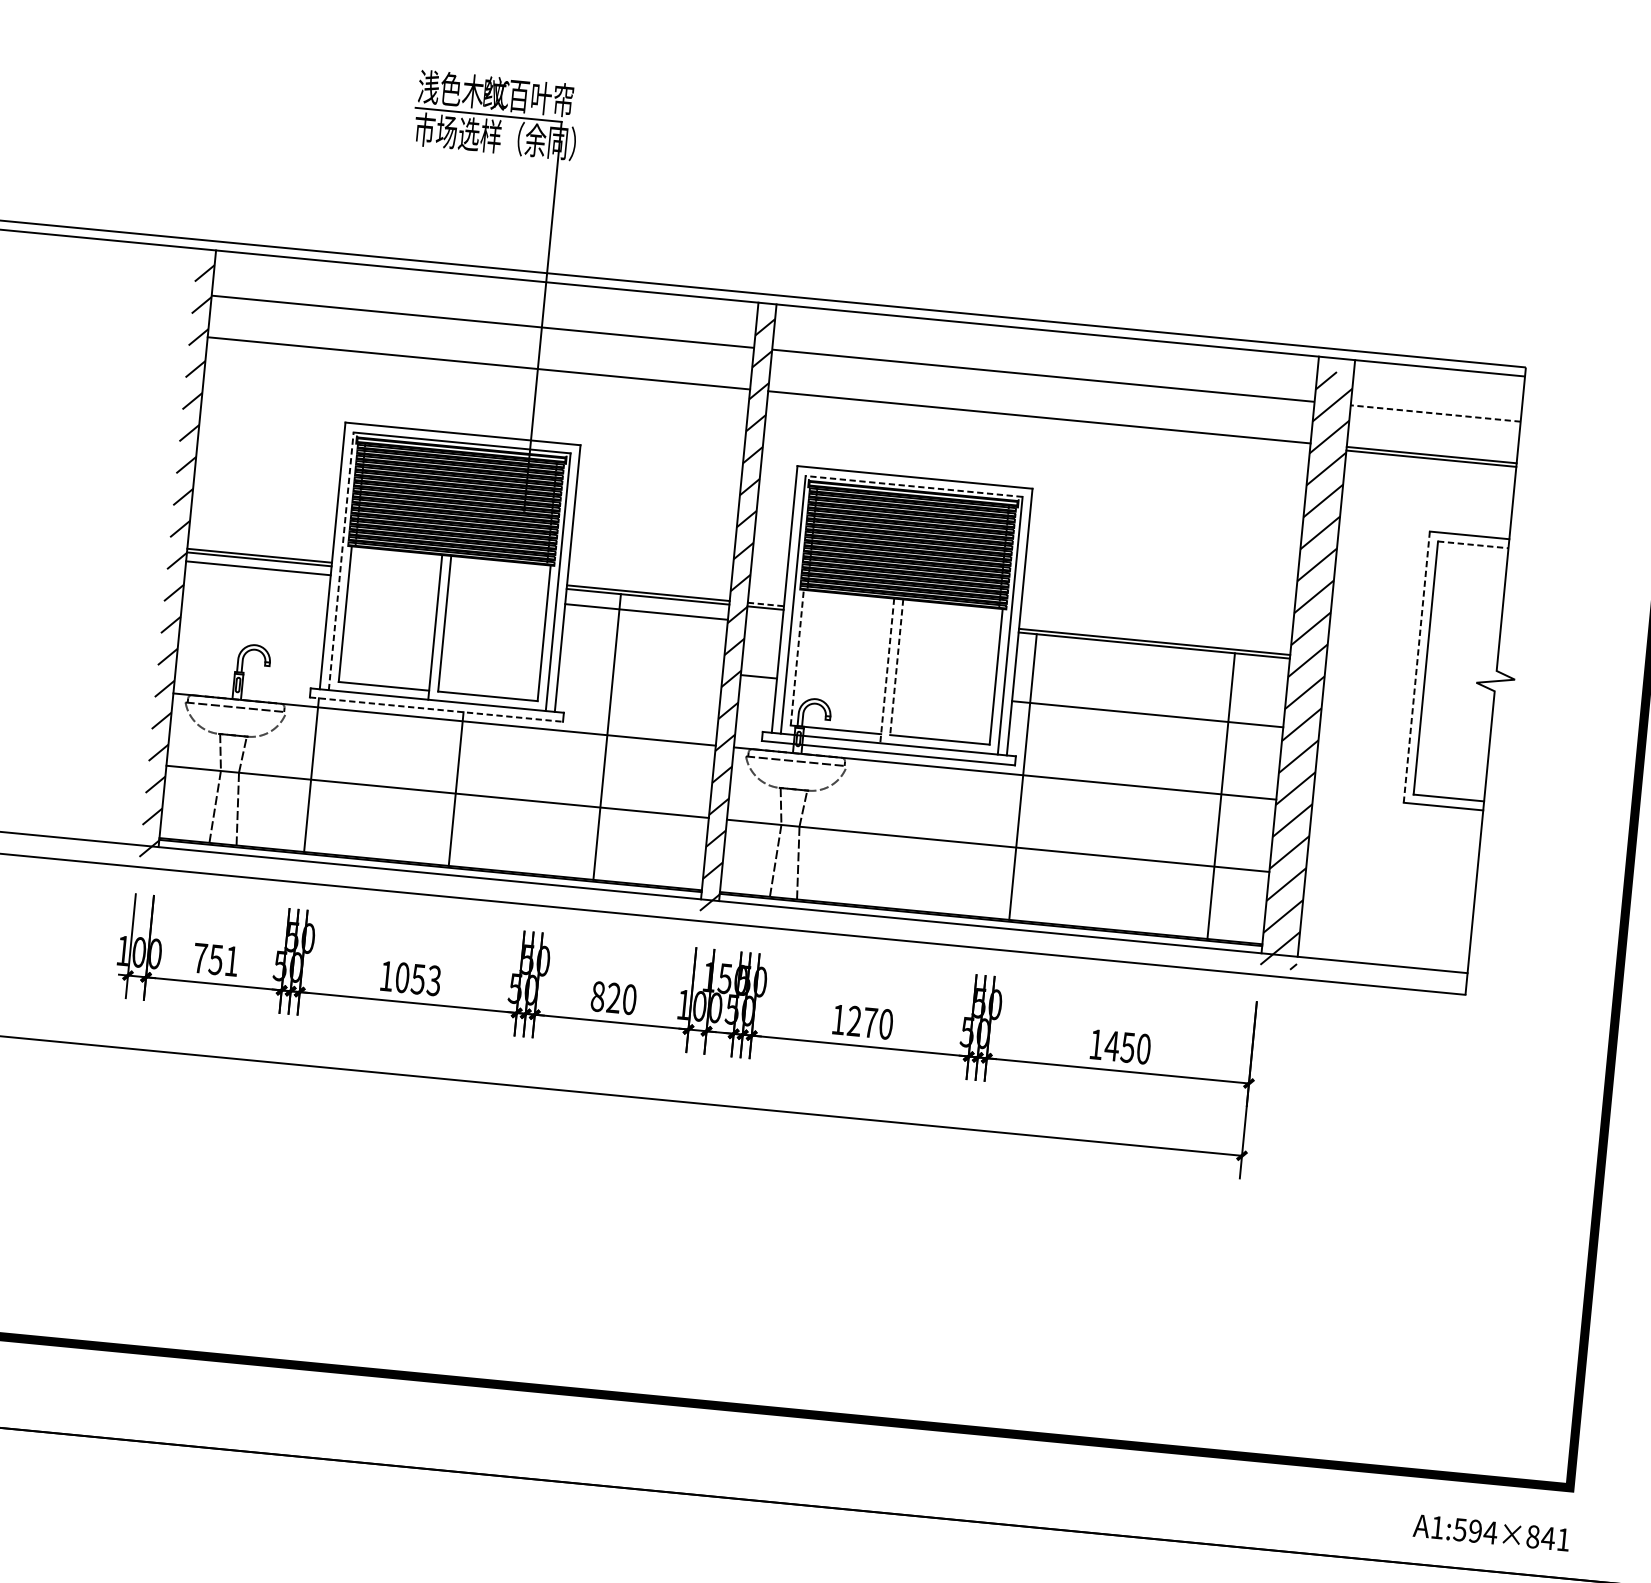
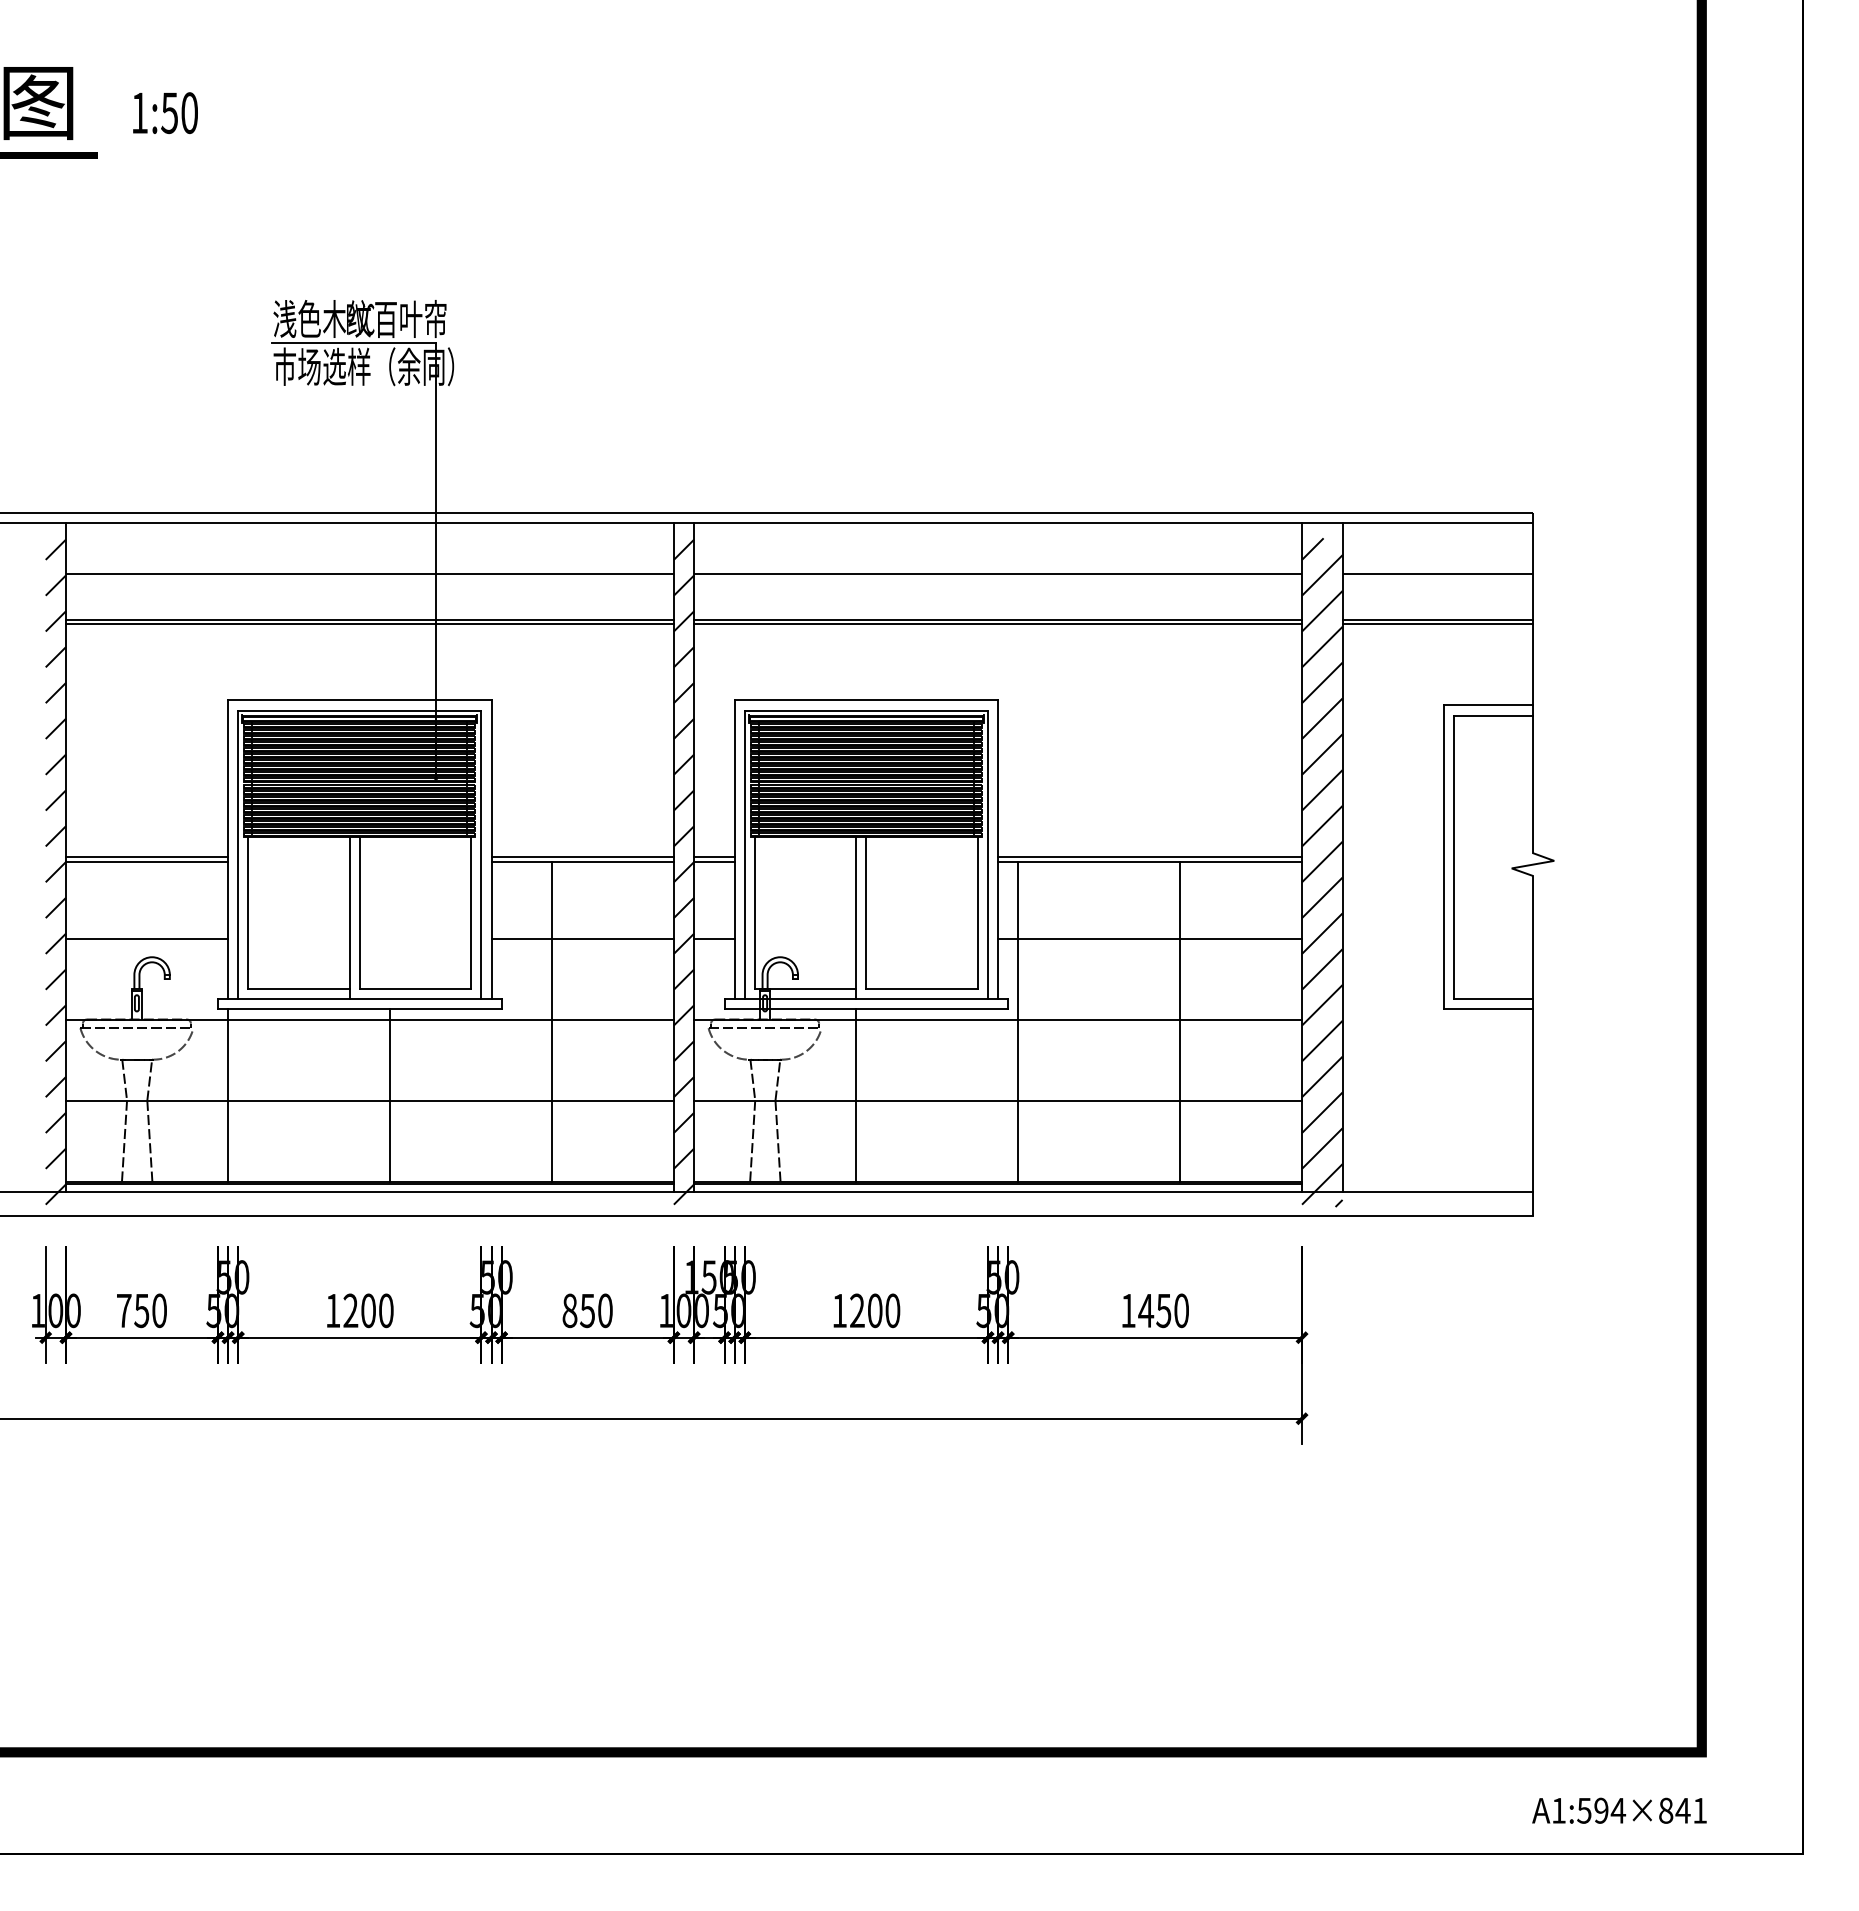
line: (478, 366) -> (369, 624), added
line: (1435, 413) -> (1437, 573), dashed -> solid
line: (1039, 421) -> (998, 624), added
line: (914, 486) -> (866, 710), dashed -> solid
line: (1474, 544) -> (1494, 715), dashed -> solid
line: (341, 560) -> (238, 854), dashed -> solid
line: (258, 568) -> (147, 938), moved
line: (765, 604) -> (714, 857), dashed -> solid
line: (646, 611) -> (582, 938), moved
line: (796, 657) -> (754, 913), dashed -> solid
line: (896, 667) -> (866, 913), dashed -> solid
line: (1416, 667) -> (1443, 857), dashed -> solid
line: (887, 671) -> (856, 918), dashed -> solid
line: (436, 709) -> (359, 1009), dashed -> solid
line: (1221, 796) -> (1180, 1021), moved
line: (872, 829) -> (856, 1095), added
text: (231, 961) -> (159, 1310), 751 -> 750
text: (418, 979) -> (368, 1310), 1053 -> 1200
text: (613, 997) -> (587, 1310), 820 -> 850
text: (870, 1022) -> (875, 1310), 1270 -> 1200

